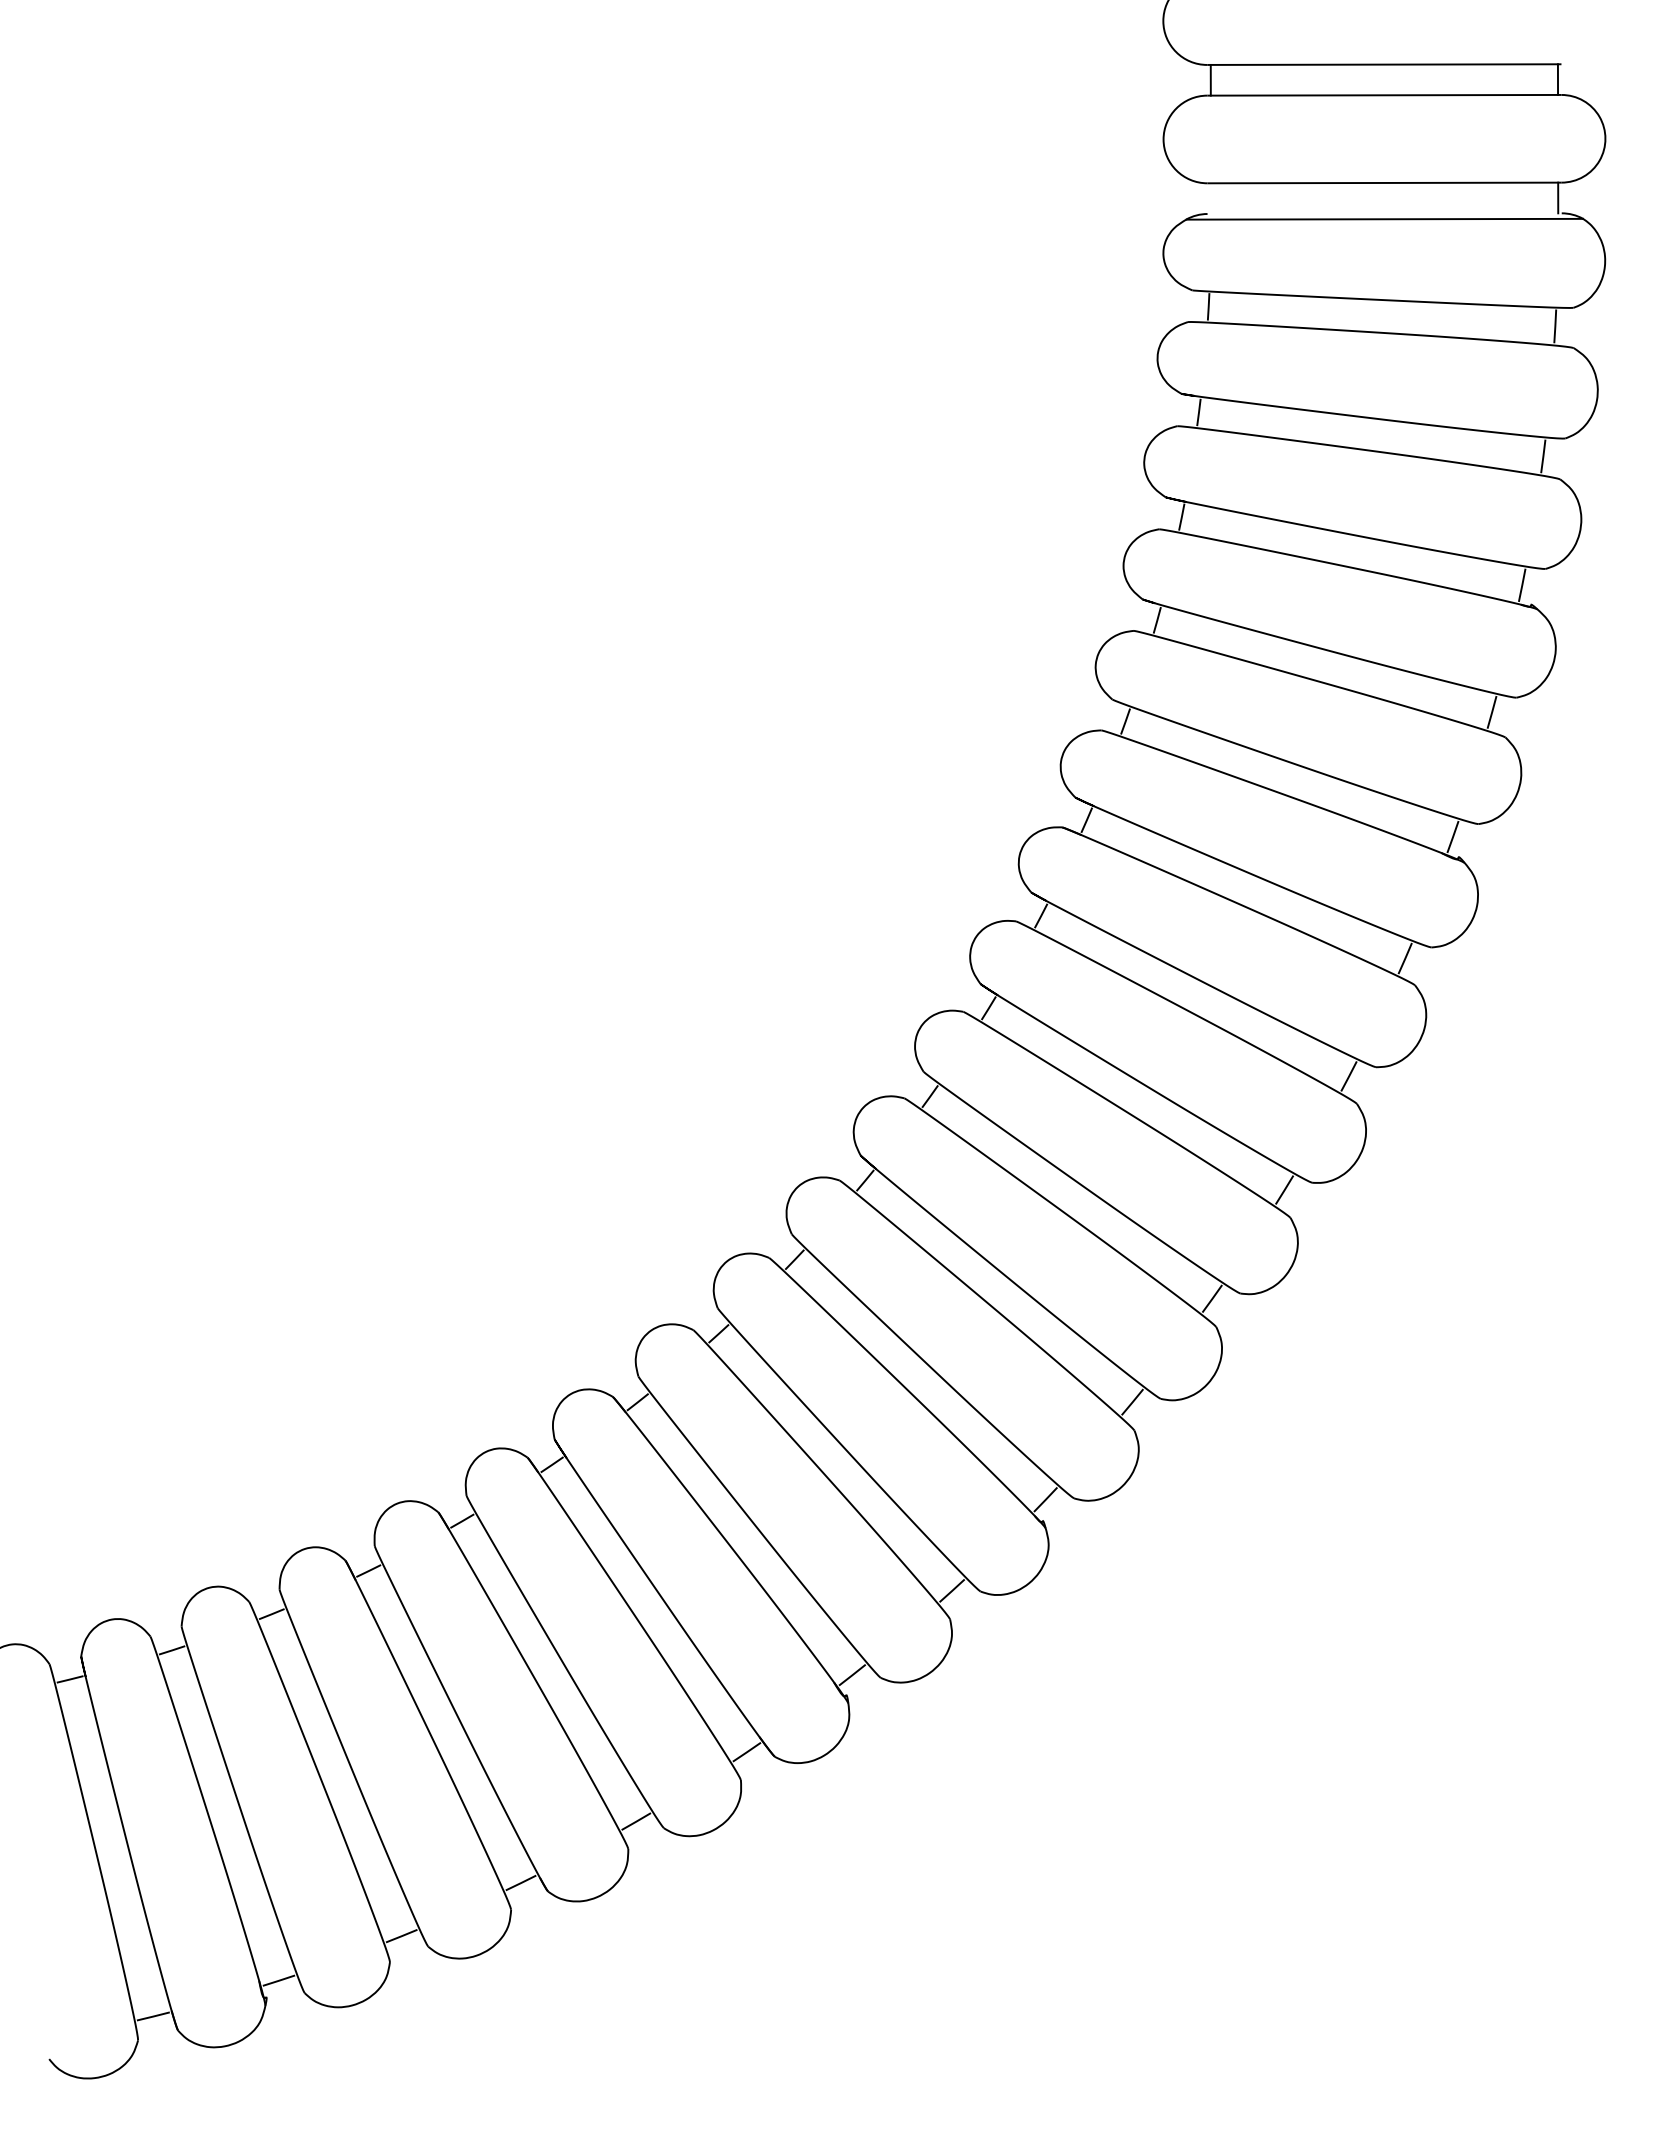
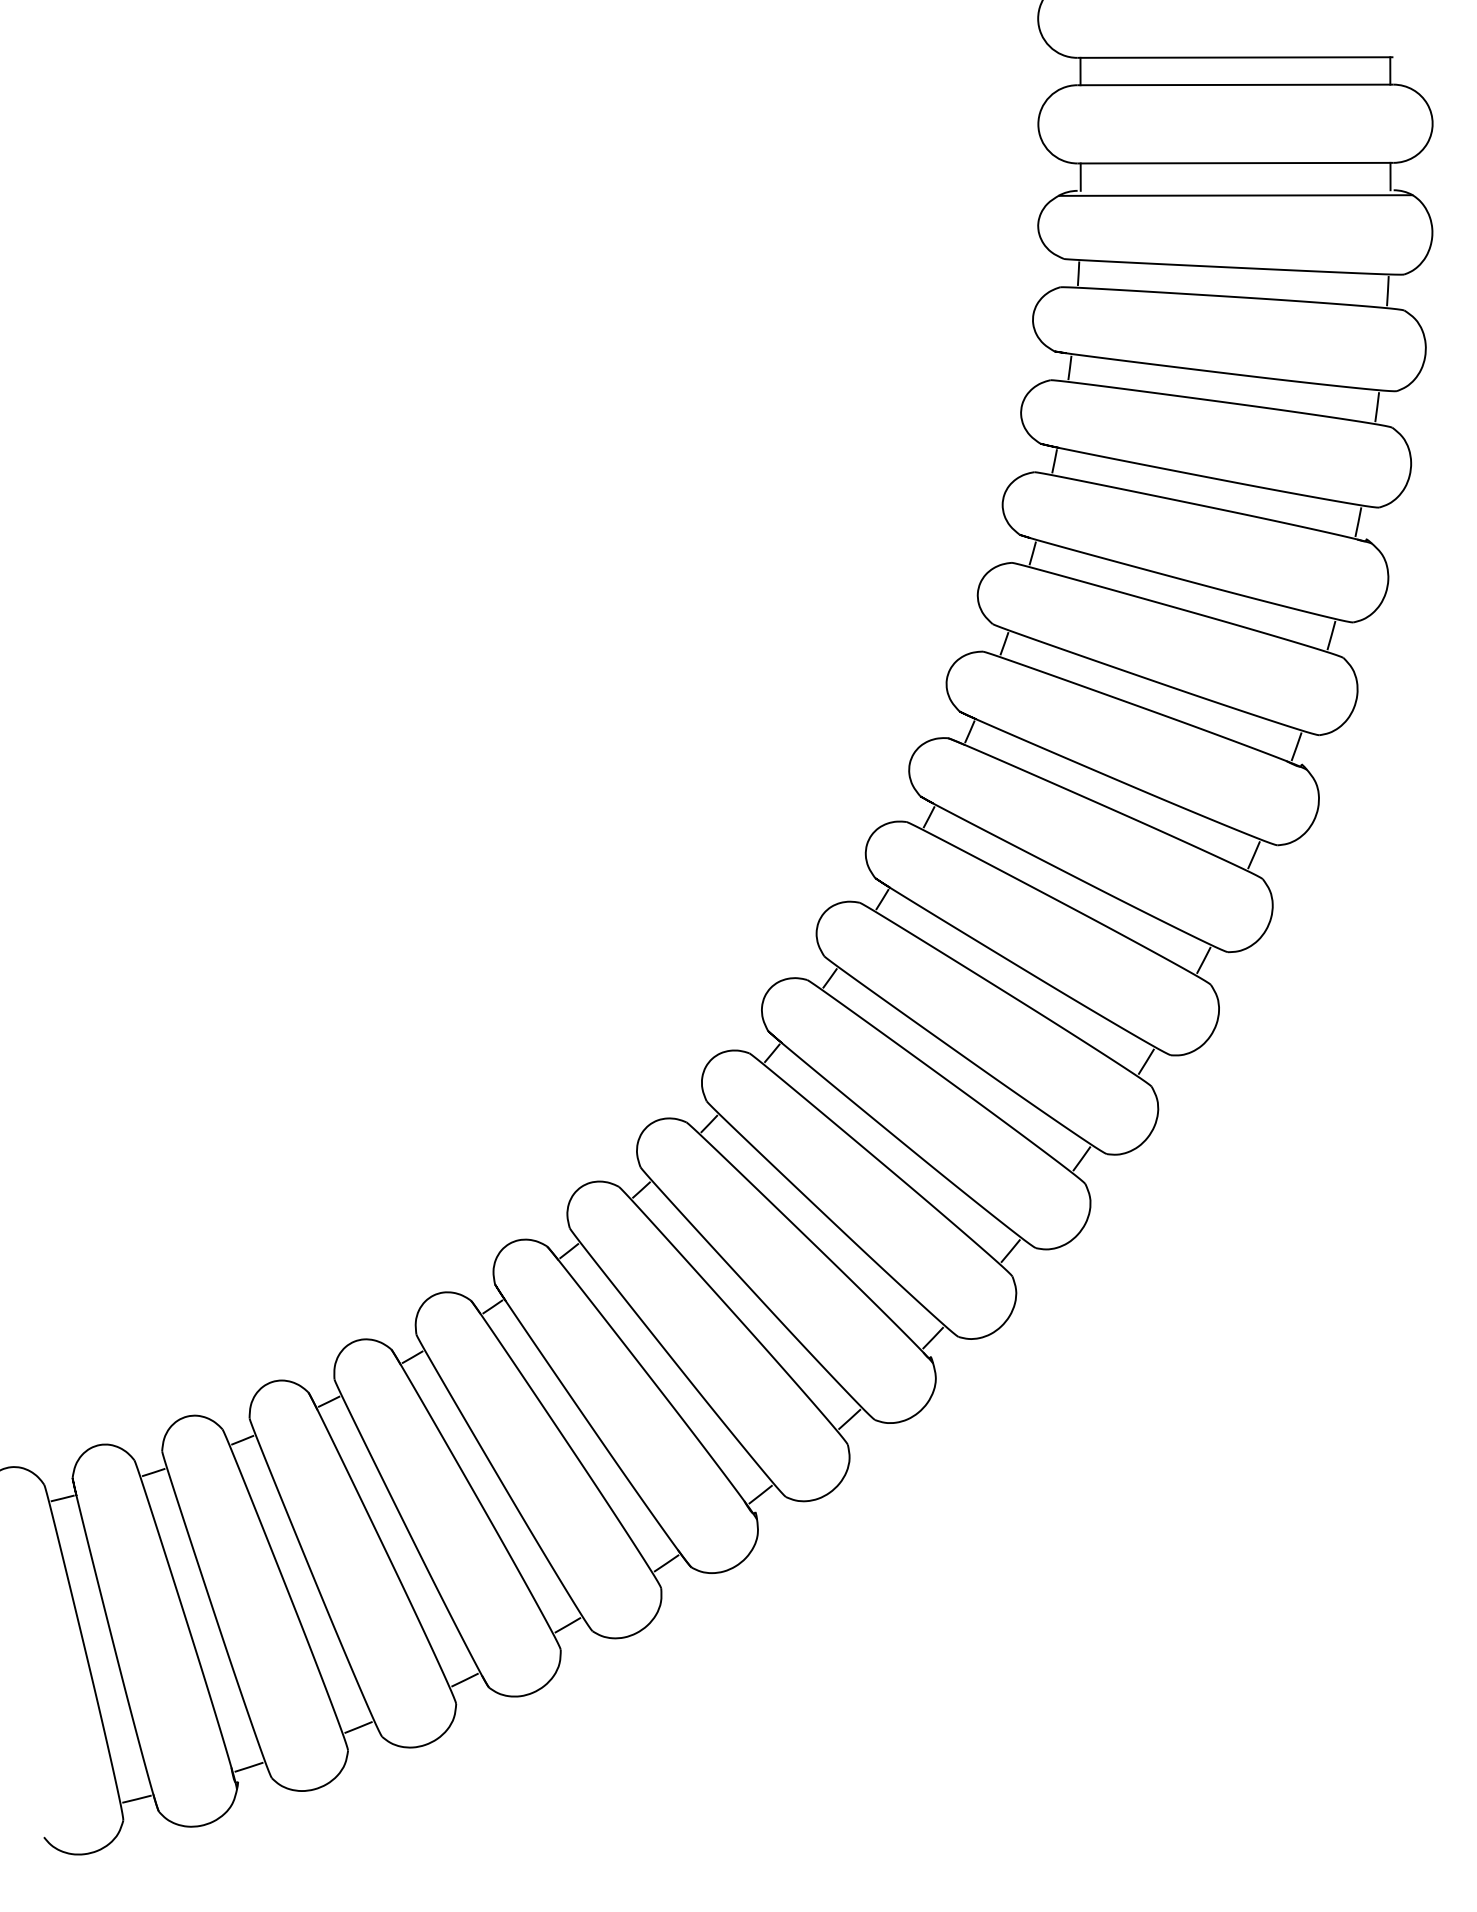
line: (1211, 198) -> (1081, 177), added

